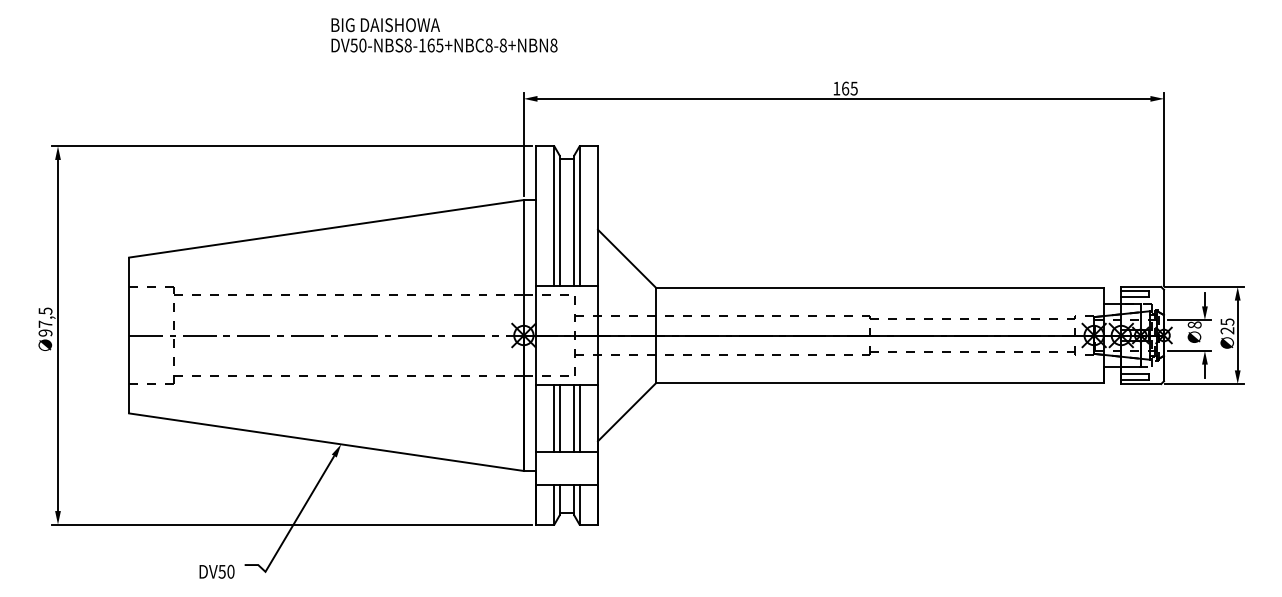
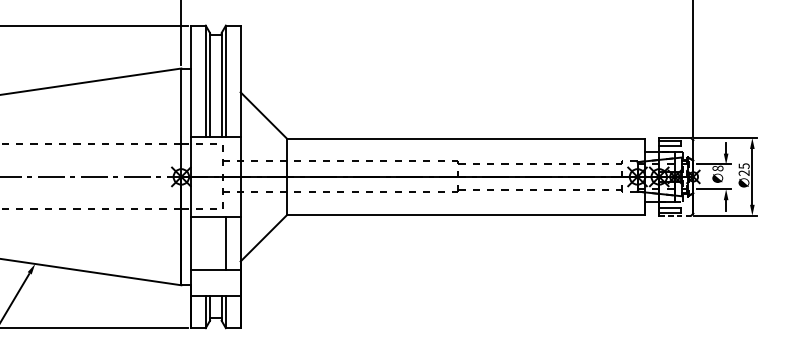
line: (1141, 384) -> (675, 216), solid -> dashed
line: (554, 418) -> (205, 243), removed
line: (559, 418) -> (209, 243), removed
line: (574, 418) -> (221, 243), removed

